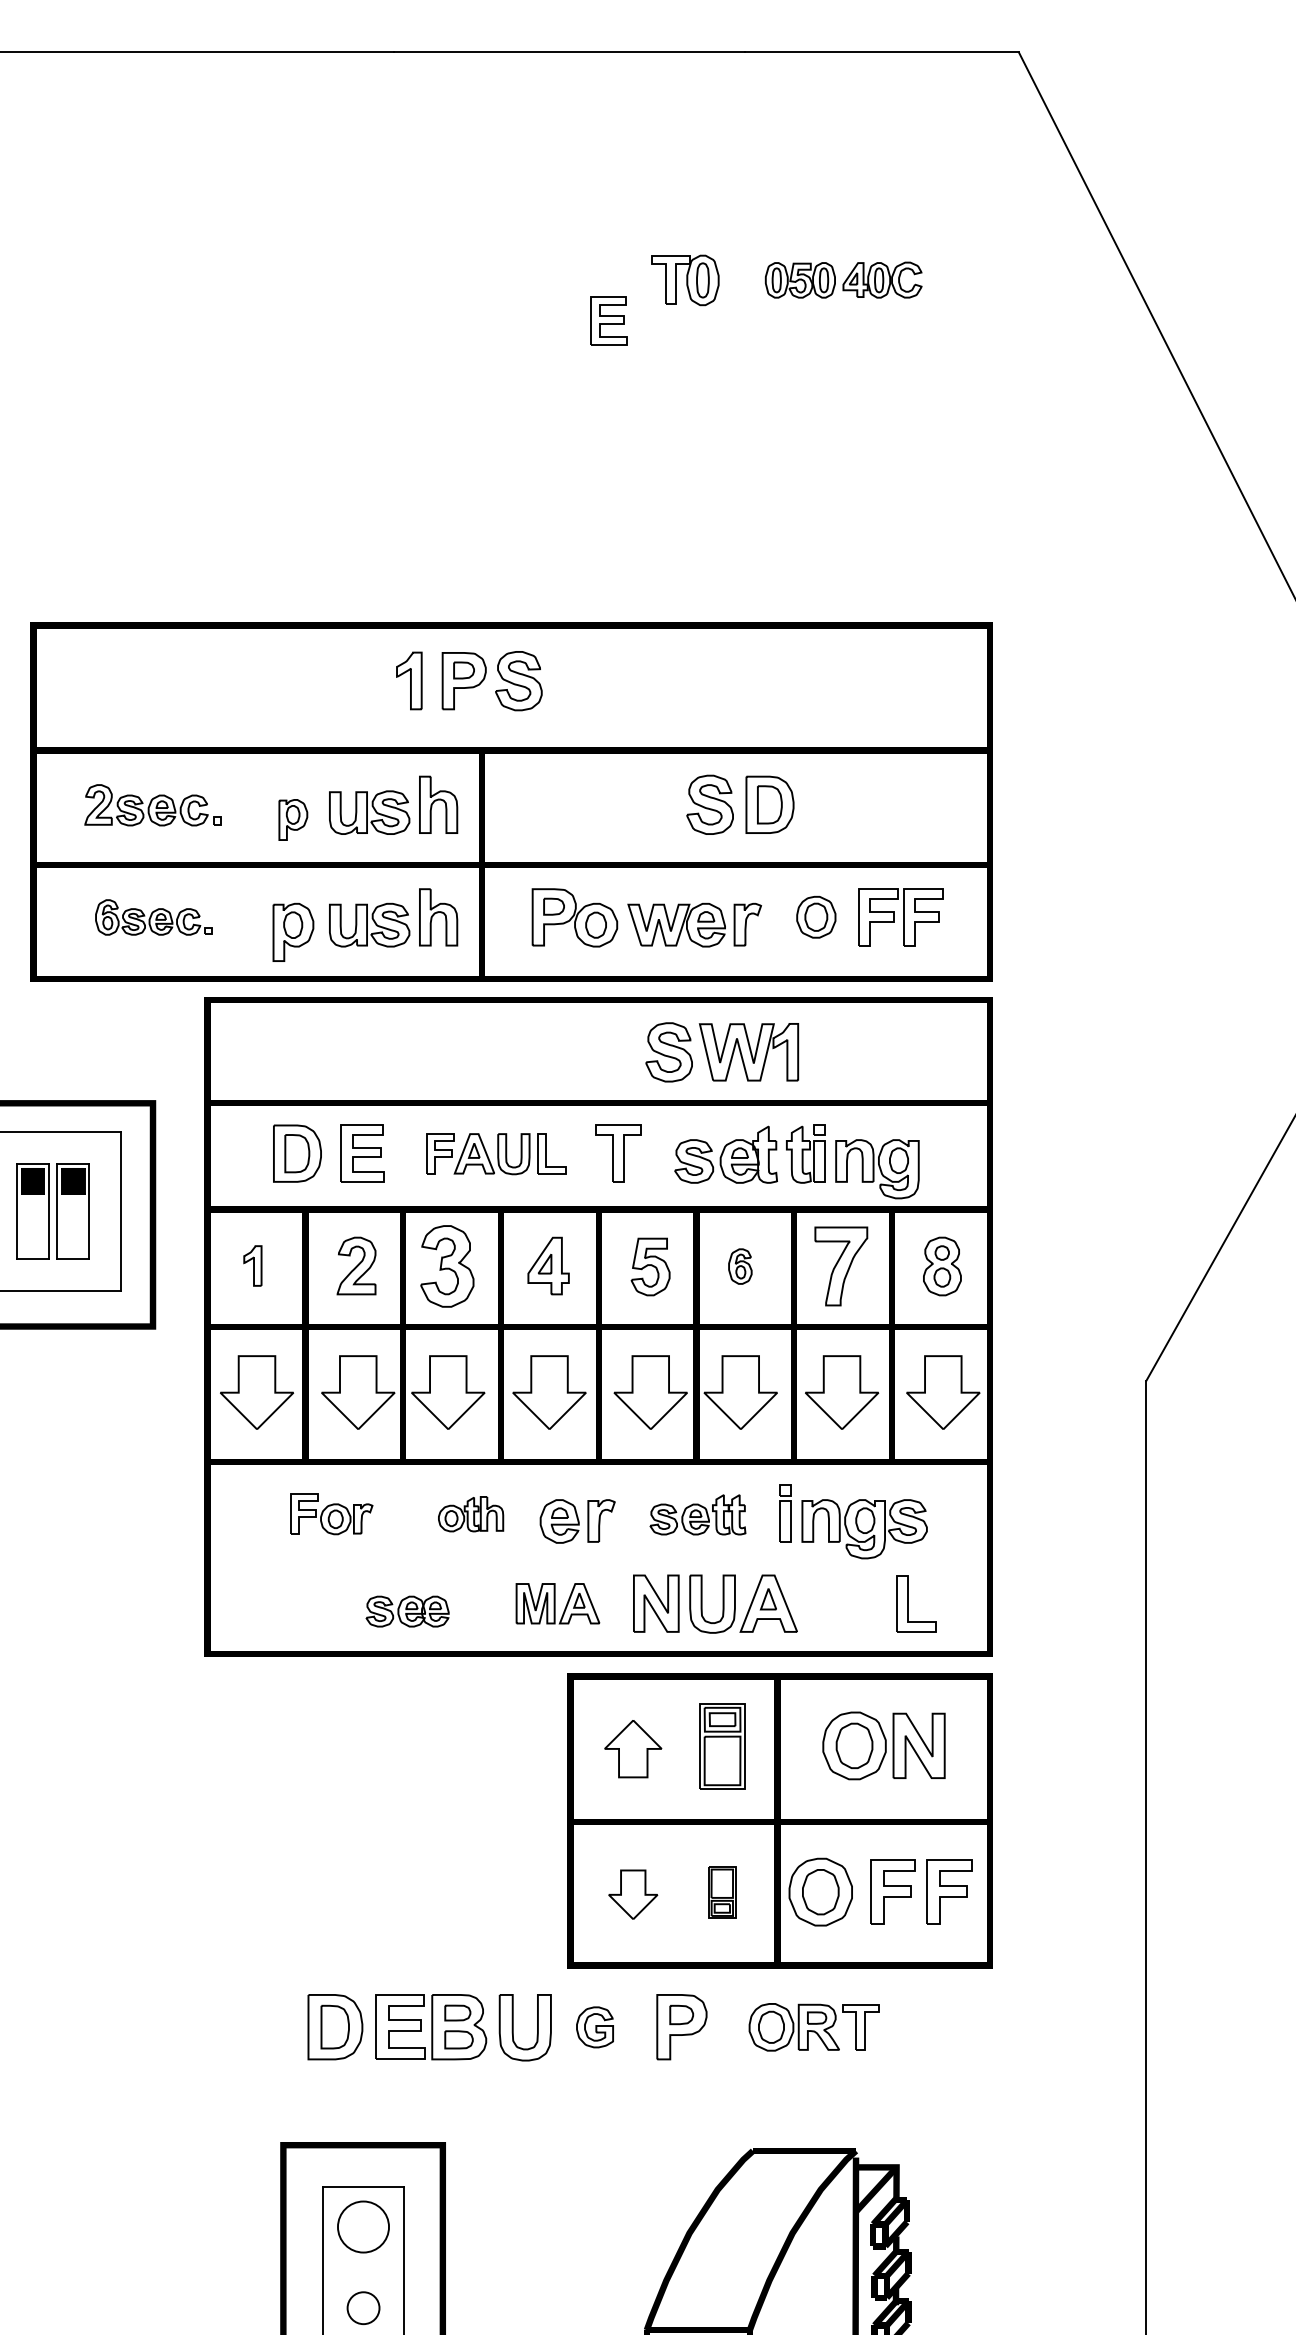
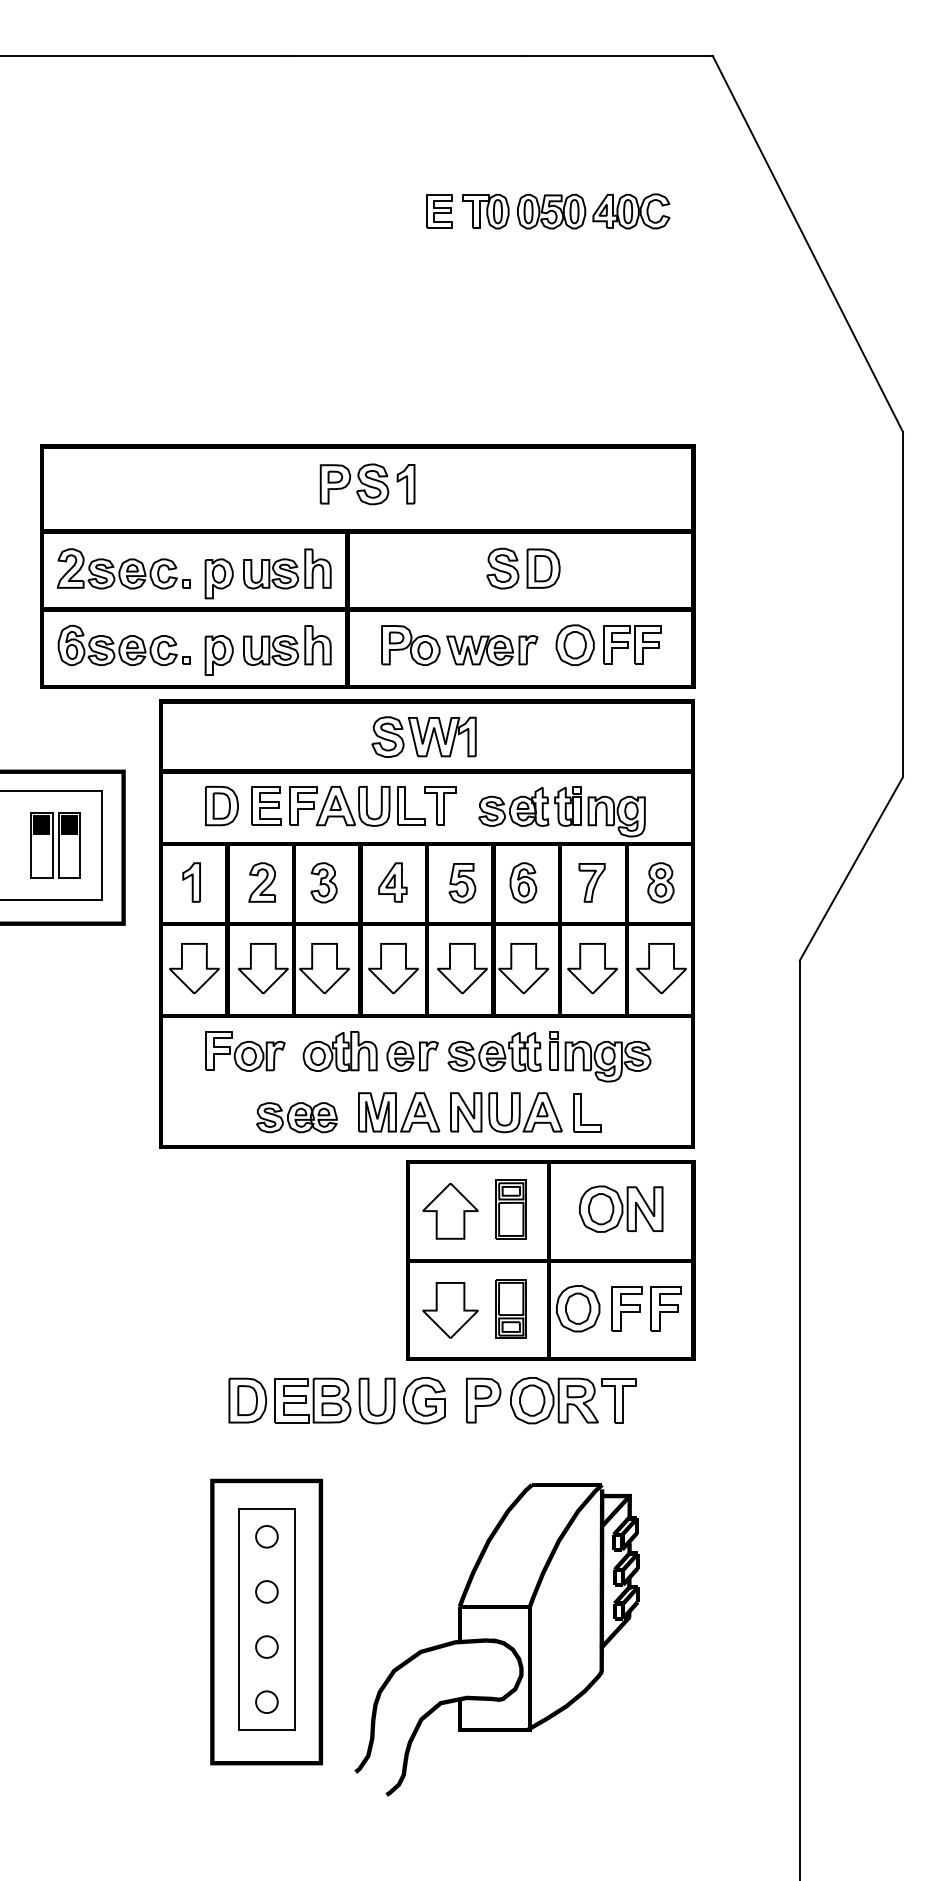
part: (843, 280) -> (593, 211), size x1.43
part: (608, 321) -> (439, 211), moved
part: (408, 681) -> (405, 484), moved
part: (152, 804) -> (123, 568), size x1.43
part: (292, 819) -> (218, 578), size x1.43
part: (152, 916) -> (123, 644), size x1.67
part: (815, 916) -> (574, 644), size x1.43
part: (721, 1051) -> (423, 736), moved
part: (496, 1154) -> (357, 806), size x1.43
part: (252, 1265) -> (191, 882), size x1.43
part: (446, 1265) -> (323, 882), size x0.71
part: (740, 1265) -> (523, 882), size x1.67
part: (840, 1265) -> (591, 882), size x0.71
part: (332, 1514) -> (245, 1051), size x1.43
part: (470, 1514) -> (339, 1051), size x1.67
part: (697, 1514) -> (494, 1051), size x1.43
part: (558, 1603) -> (399, 1112), size x1.43
part: (916, 1603) -> (587, 1112), moved
part: (406, 1611) -> (296, 1117), size x1.43
part: (633, 1749) -> (450, 1211), size x1.43
part: (721, 1891) -> (510, 1308), size x1.67
part: (633, 1894) -> (450, 1310), size x1.67
part: (595, 2026) -> (424, 1400), size x1.67
part: (813, 2026) -> (573, 1400), size x1.43
circle: (362, 2226) -> (266, 1536), size x0.62

